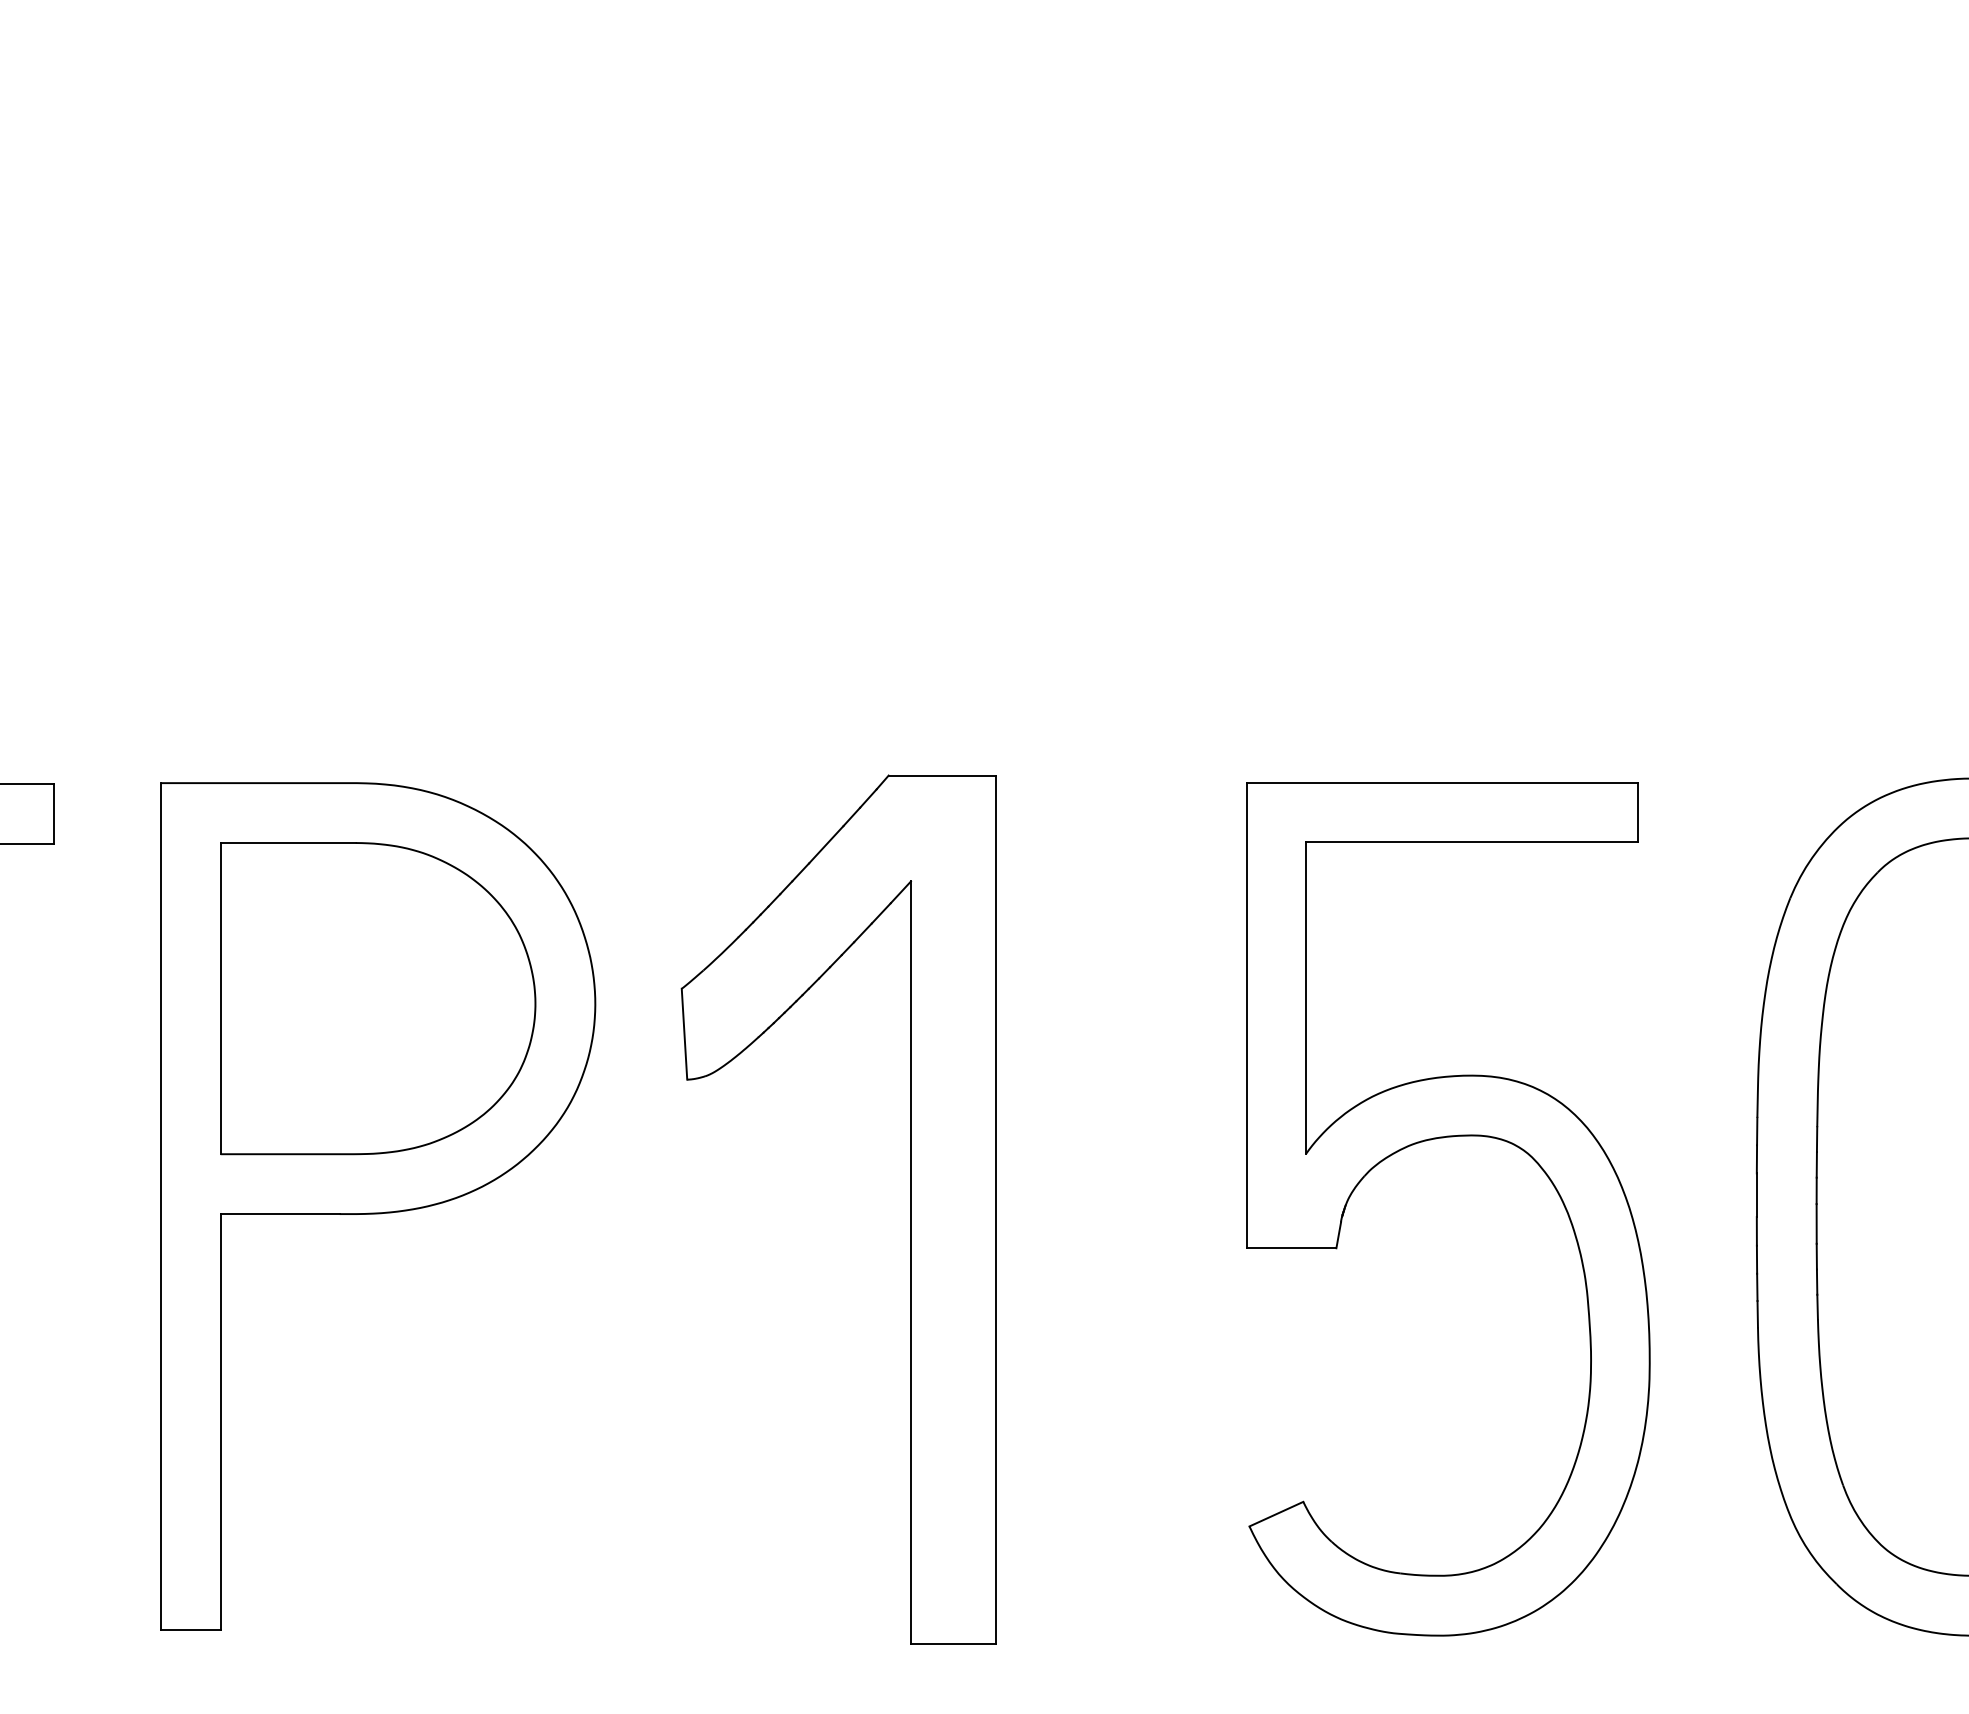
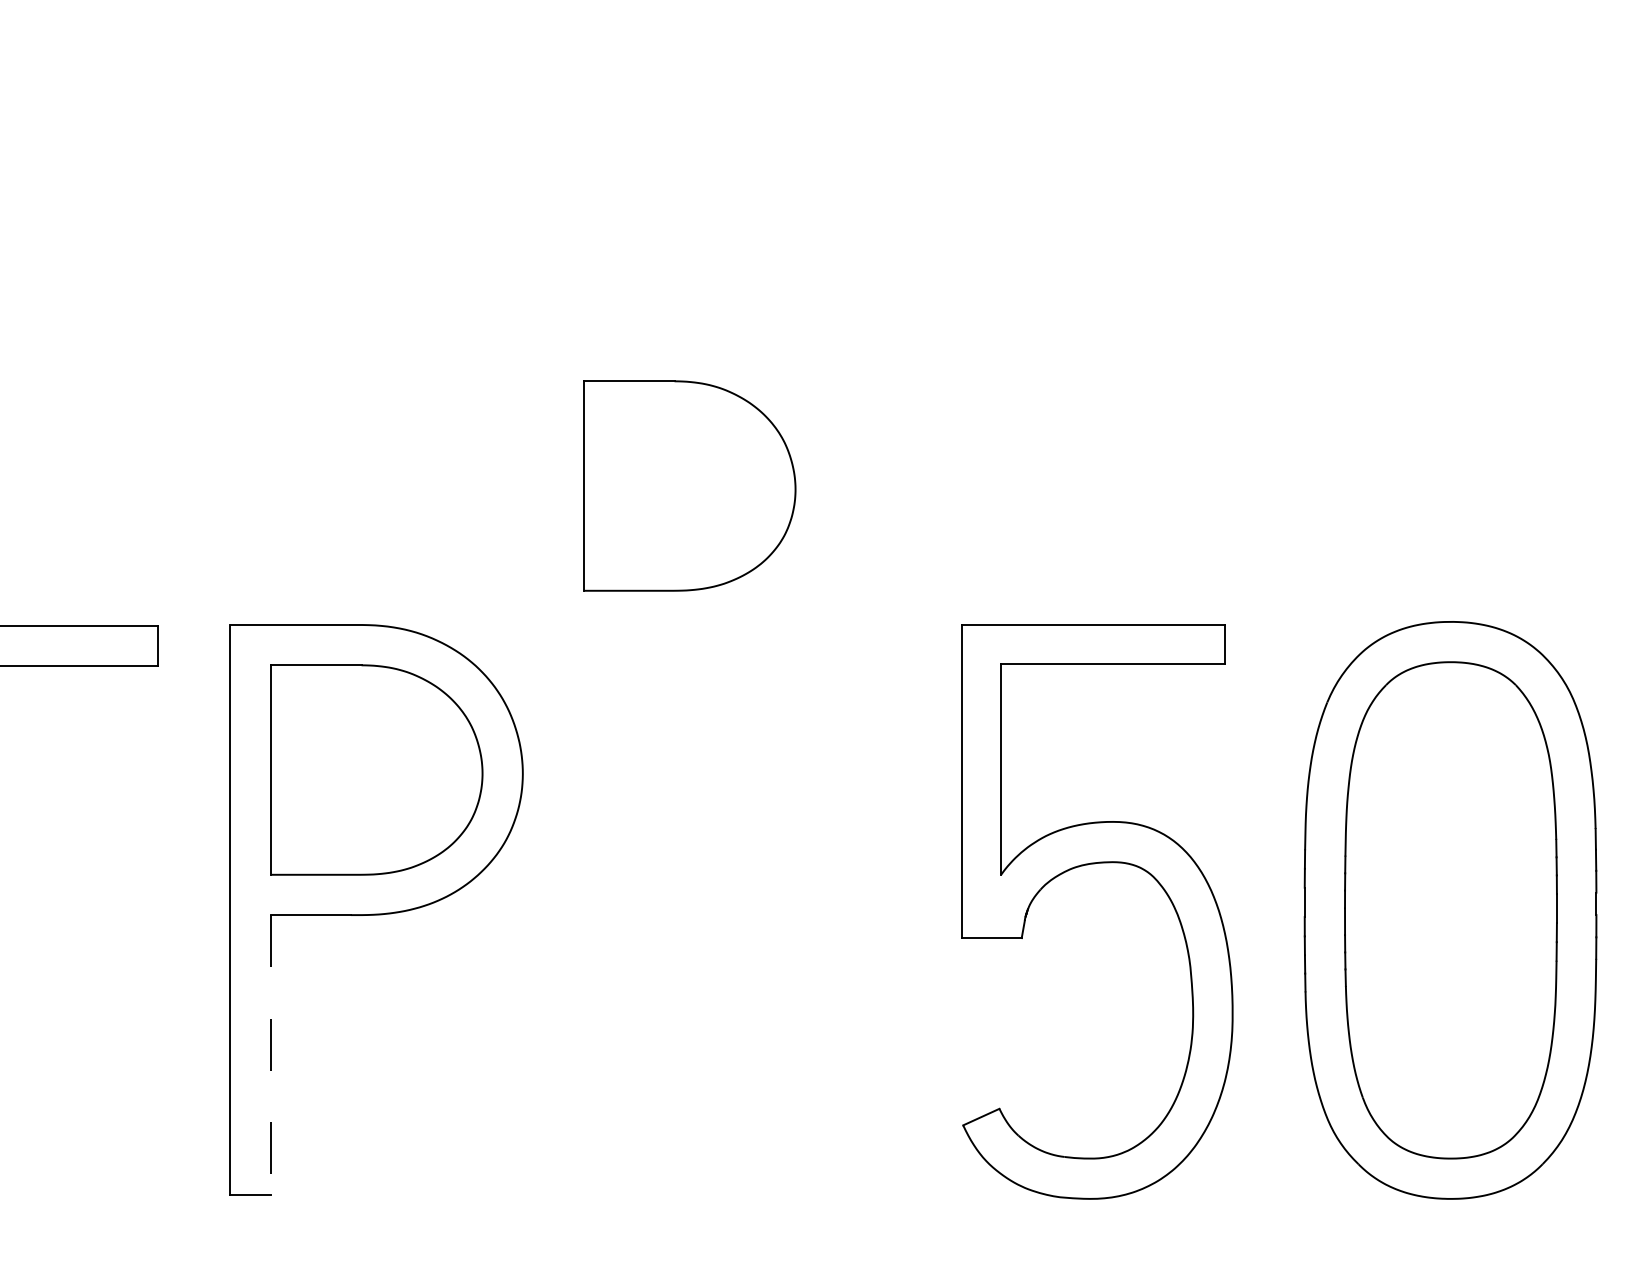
part: (842, 575) -> (689, 485), added
part: (909, 1208) -> (734, 911), removed
line: (220, 1422) -> (270, 1055), solid -> dashed

